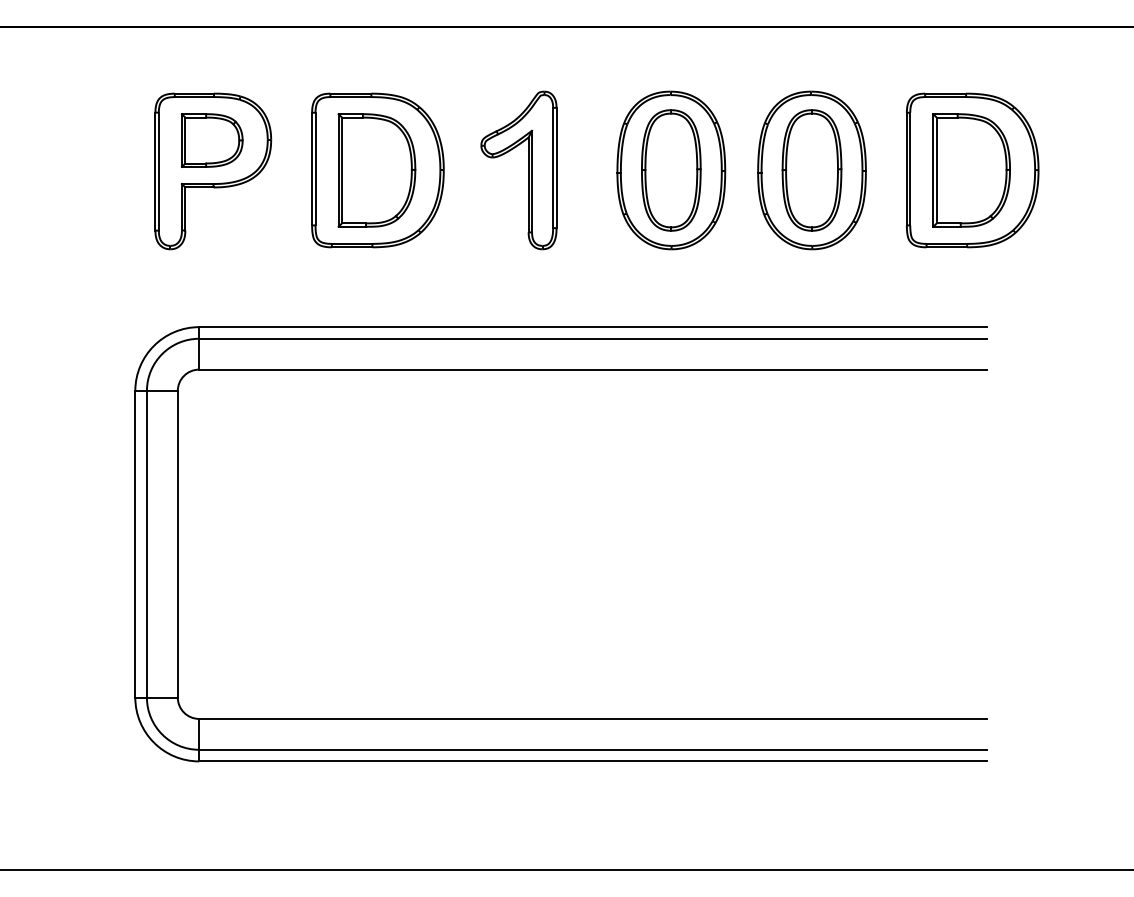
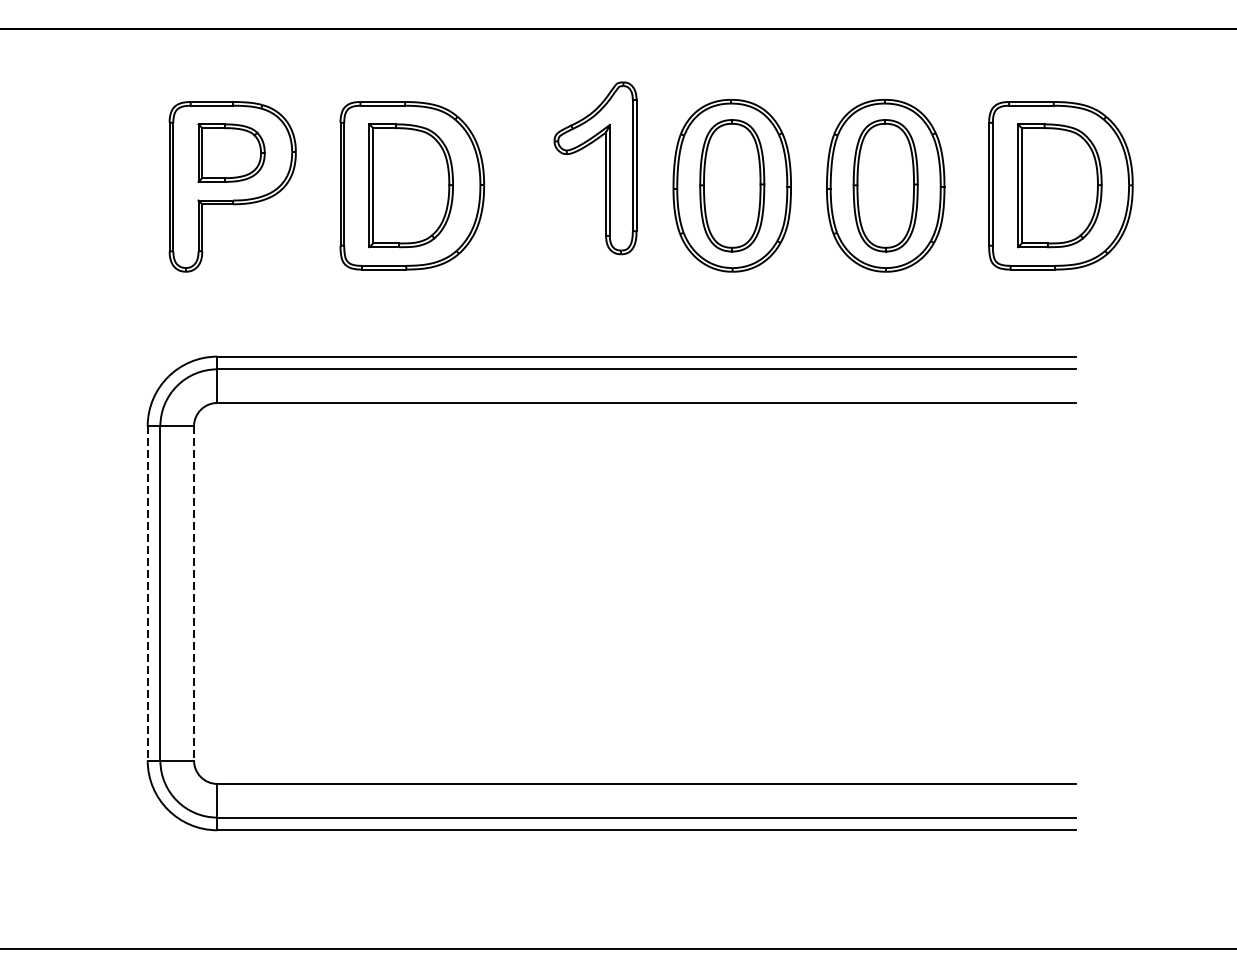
part: (528, 170) -> (605, 168), moved
line: (135, 544) -> (147, 593), solid -> dashed
line: (177, 544) -> (193, 593), solid -> dashed

